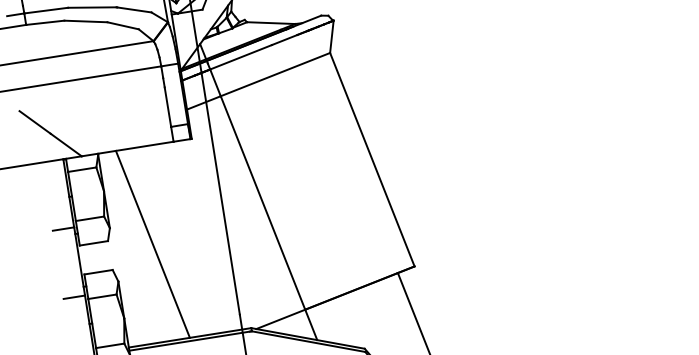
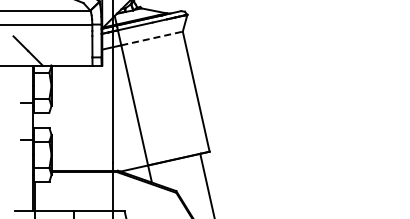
line: (276, 74) -> (152, 38), solid -> dashed
line: (151, 243) -> (72, 117), removed

